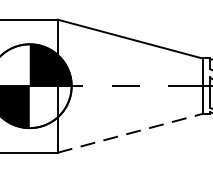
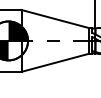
line: (130, 132) -> (55, 62), dashed -> solid

